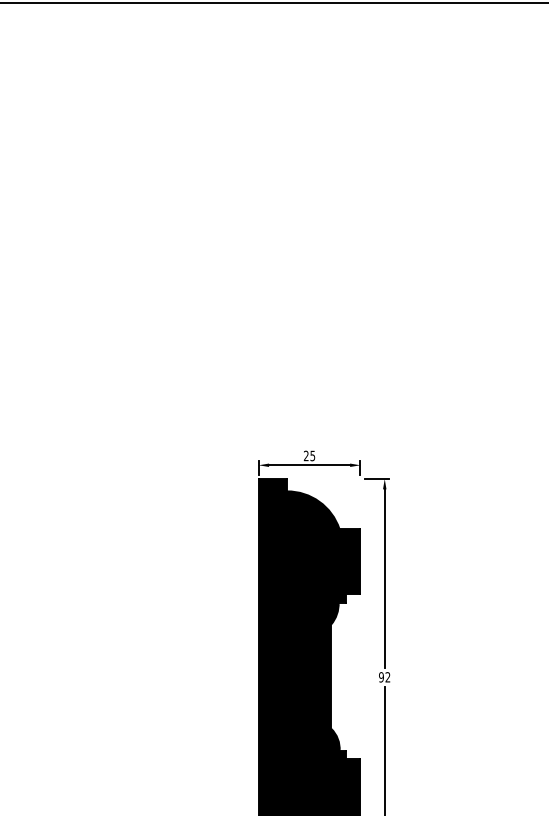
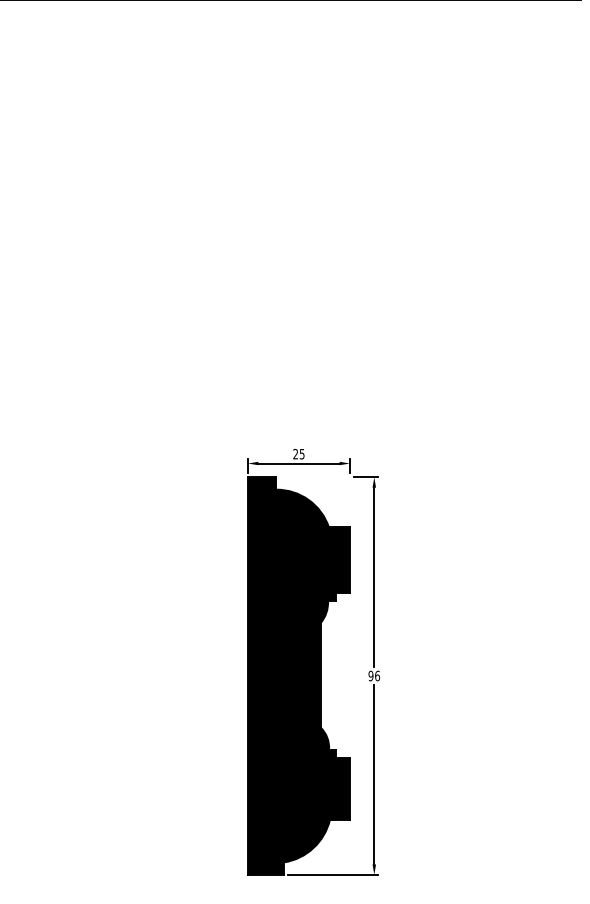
text: (387, 676) -> (377, 675), 92 -> 96

